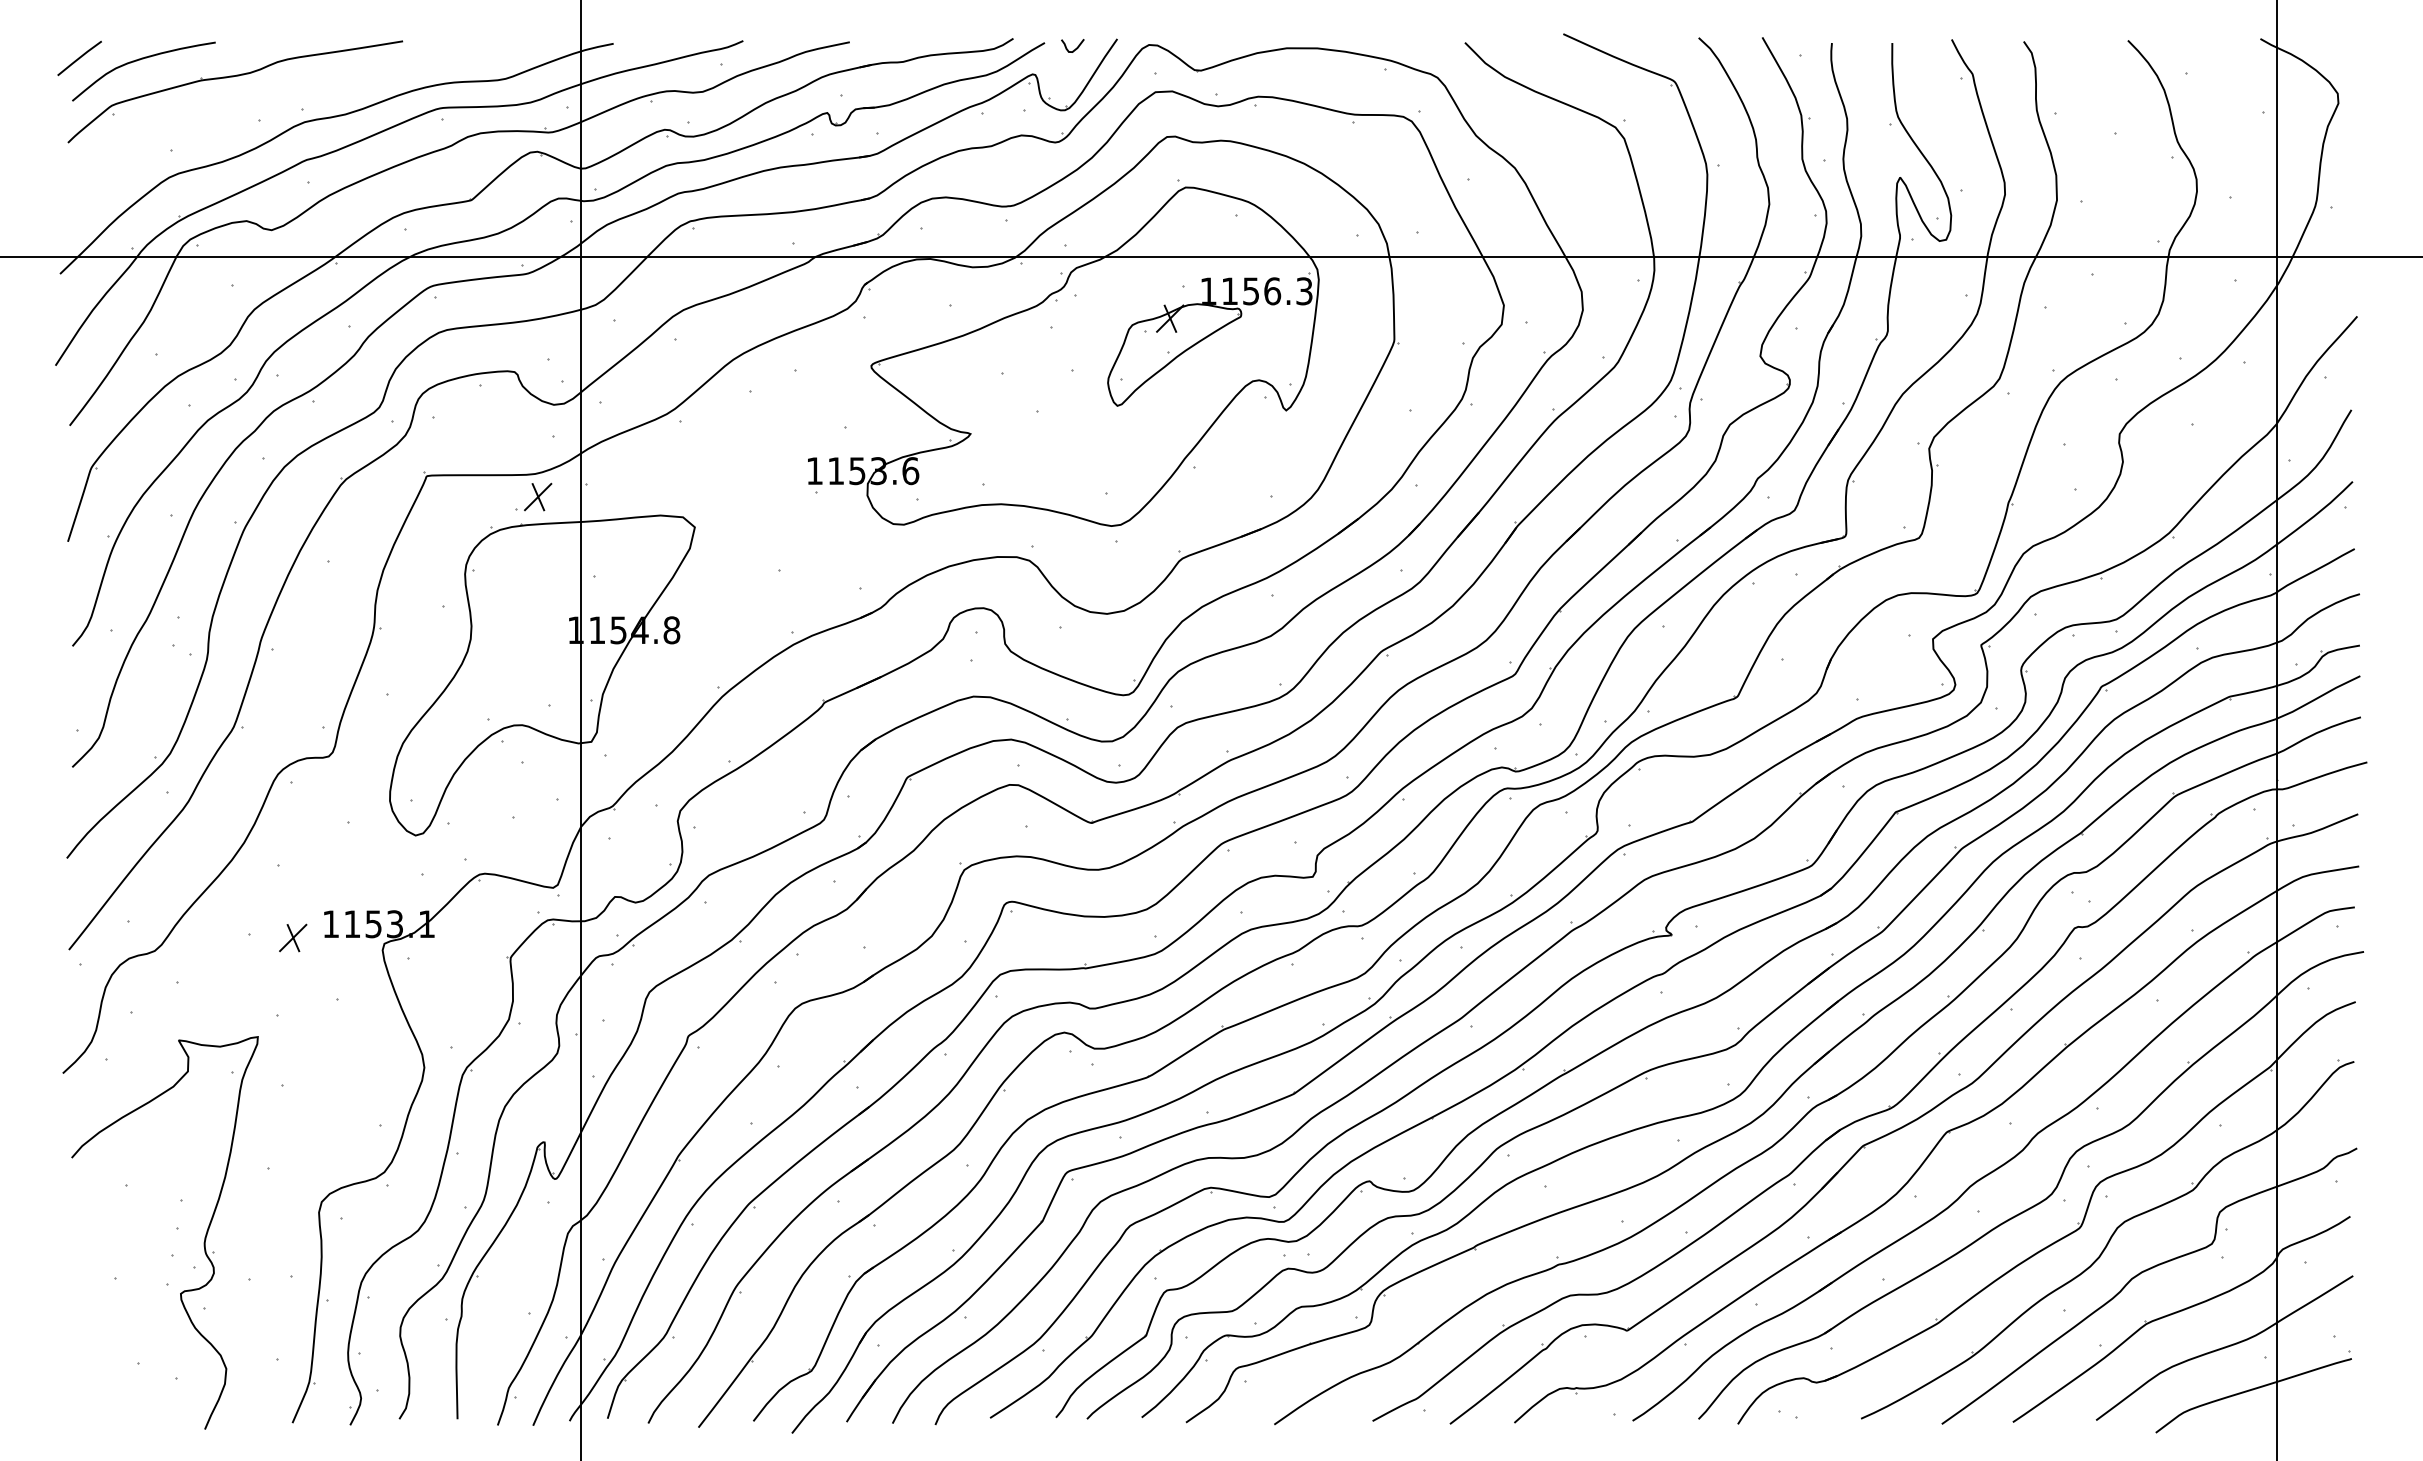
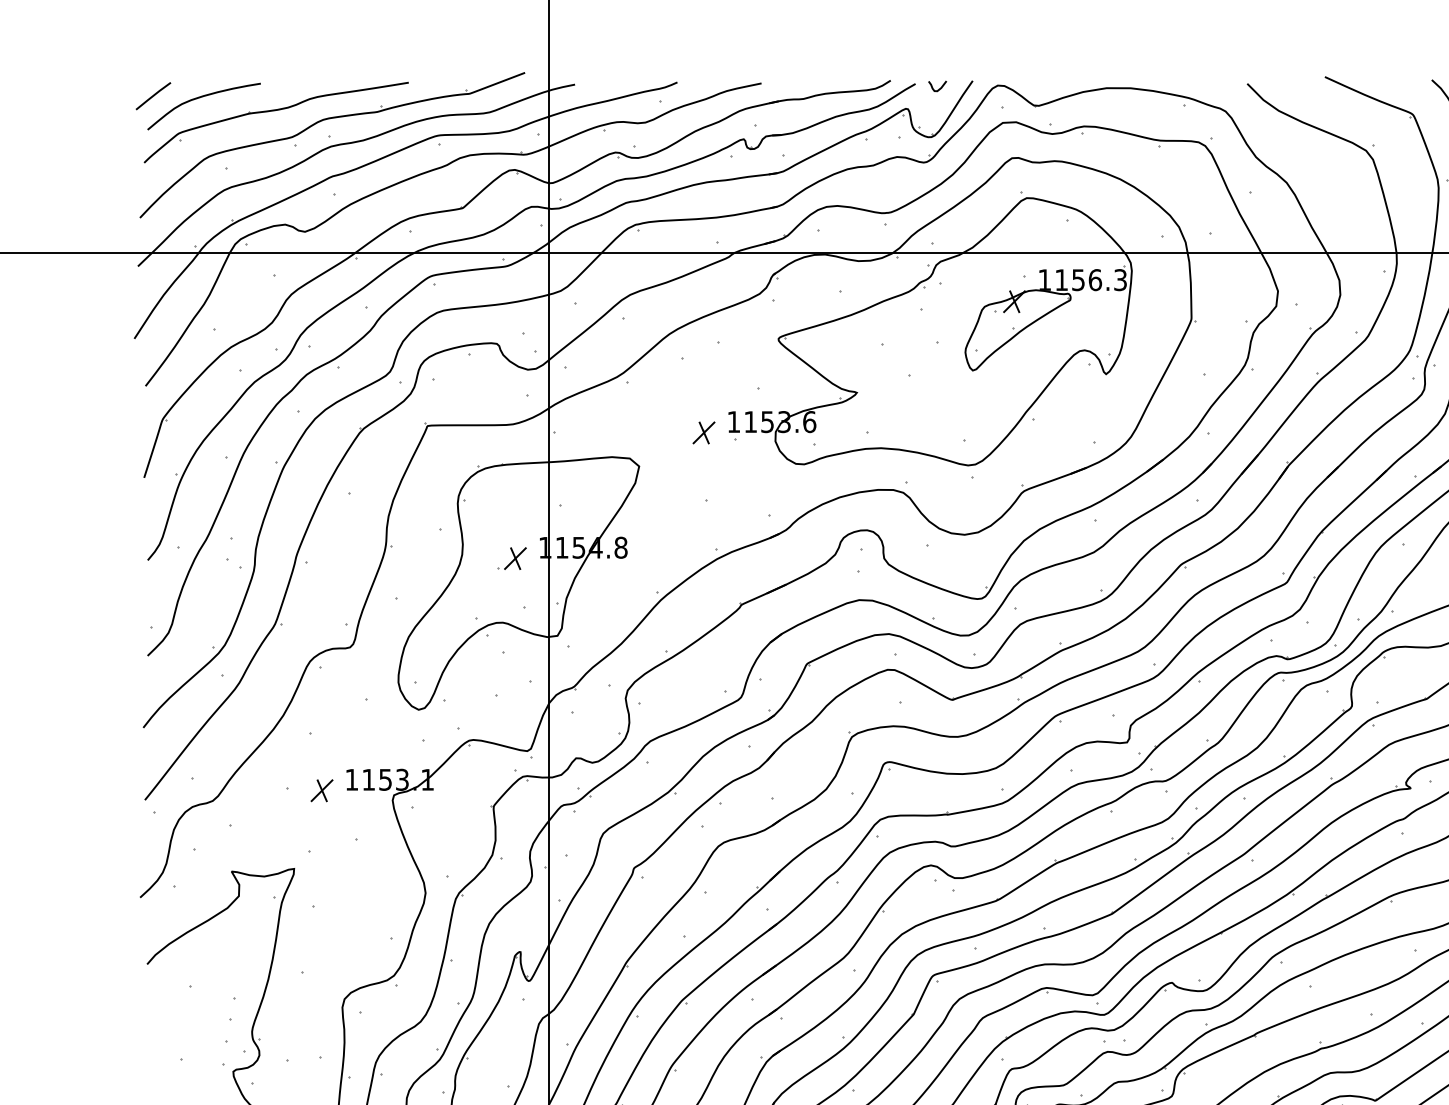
part: (299, 88) -> (327, 119), added
part: (776, 484) -> (703, 432), added
part: (533, 496) -> (511, 558), moved

